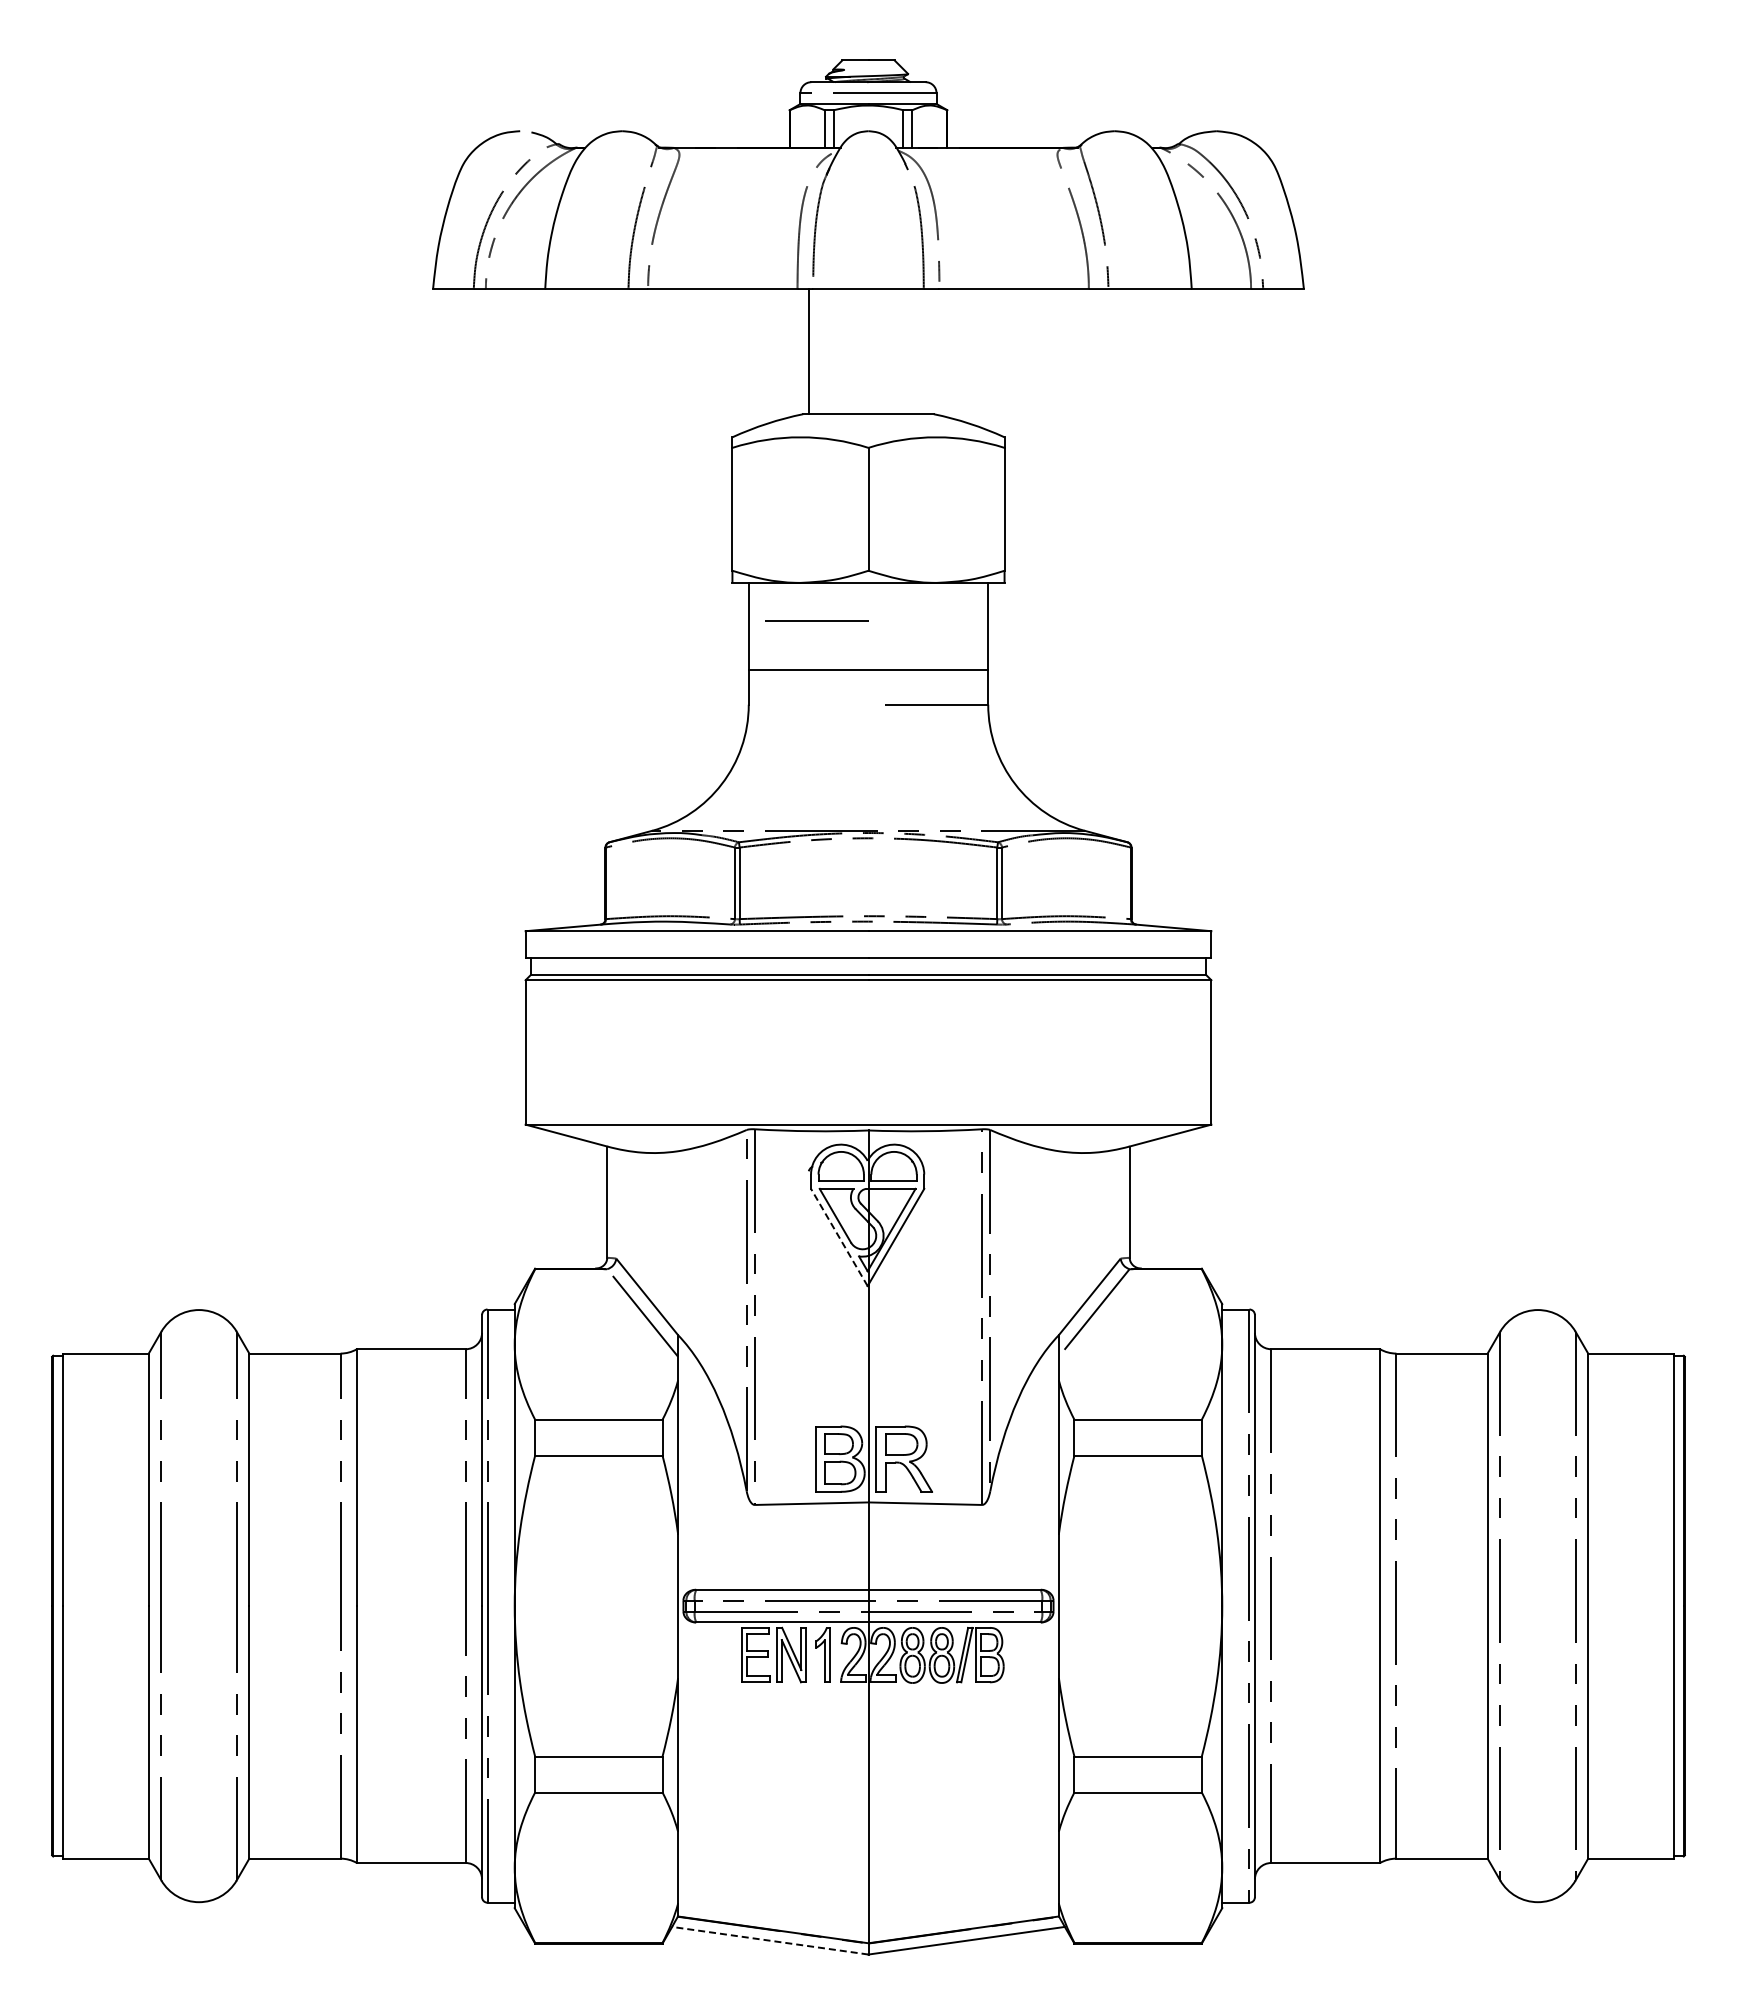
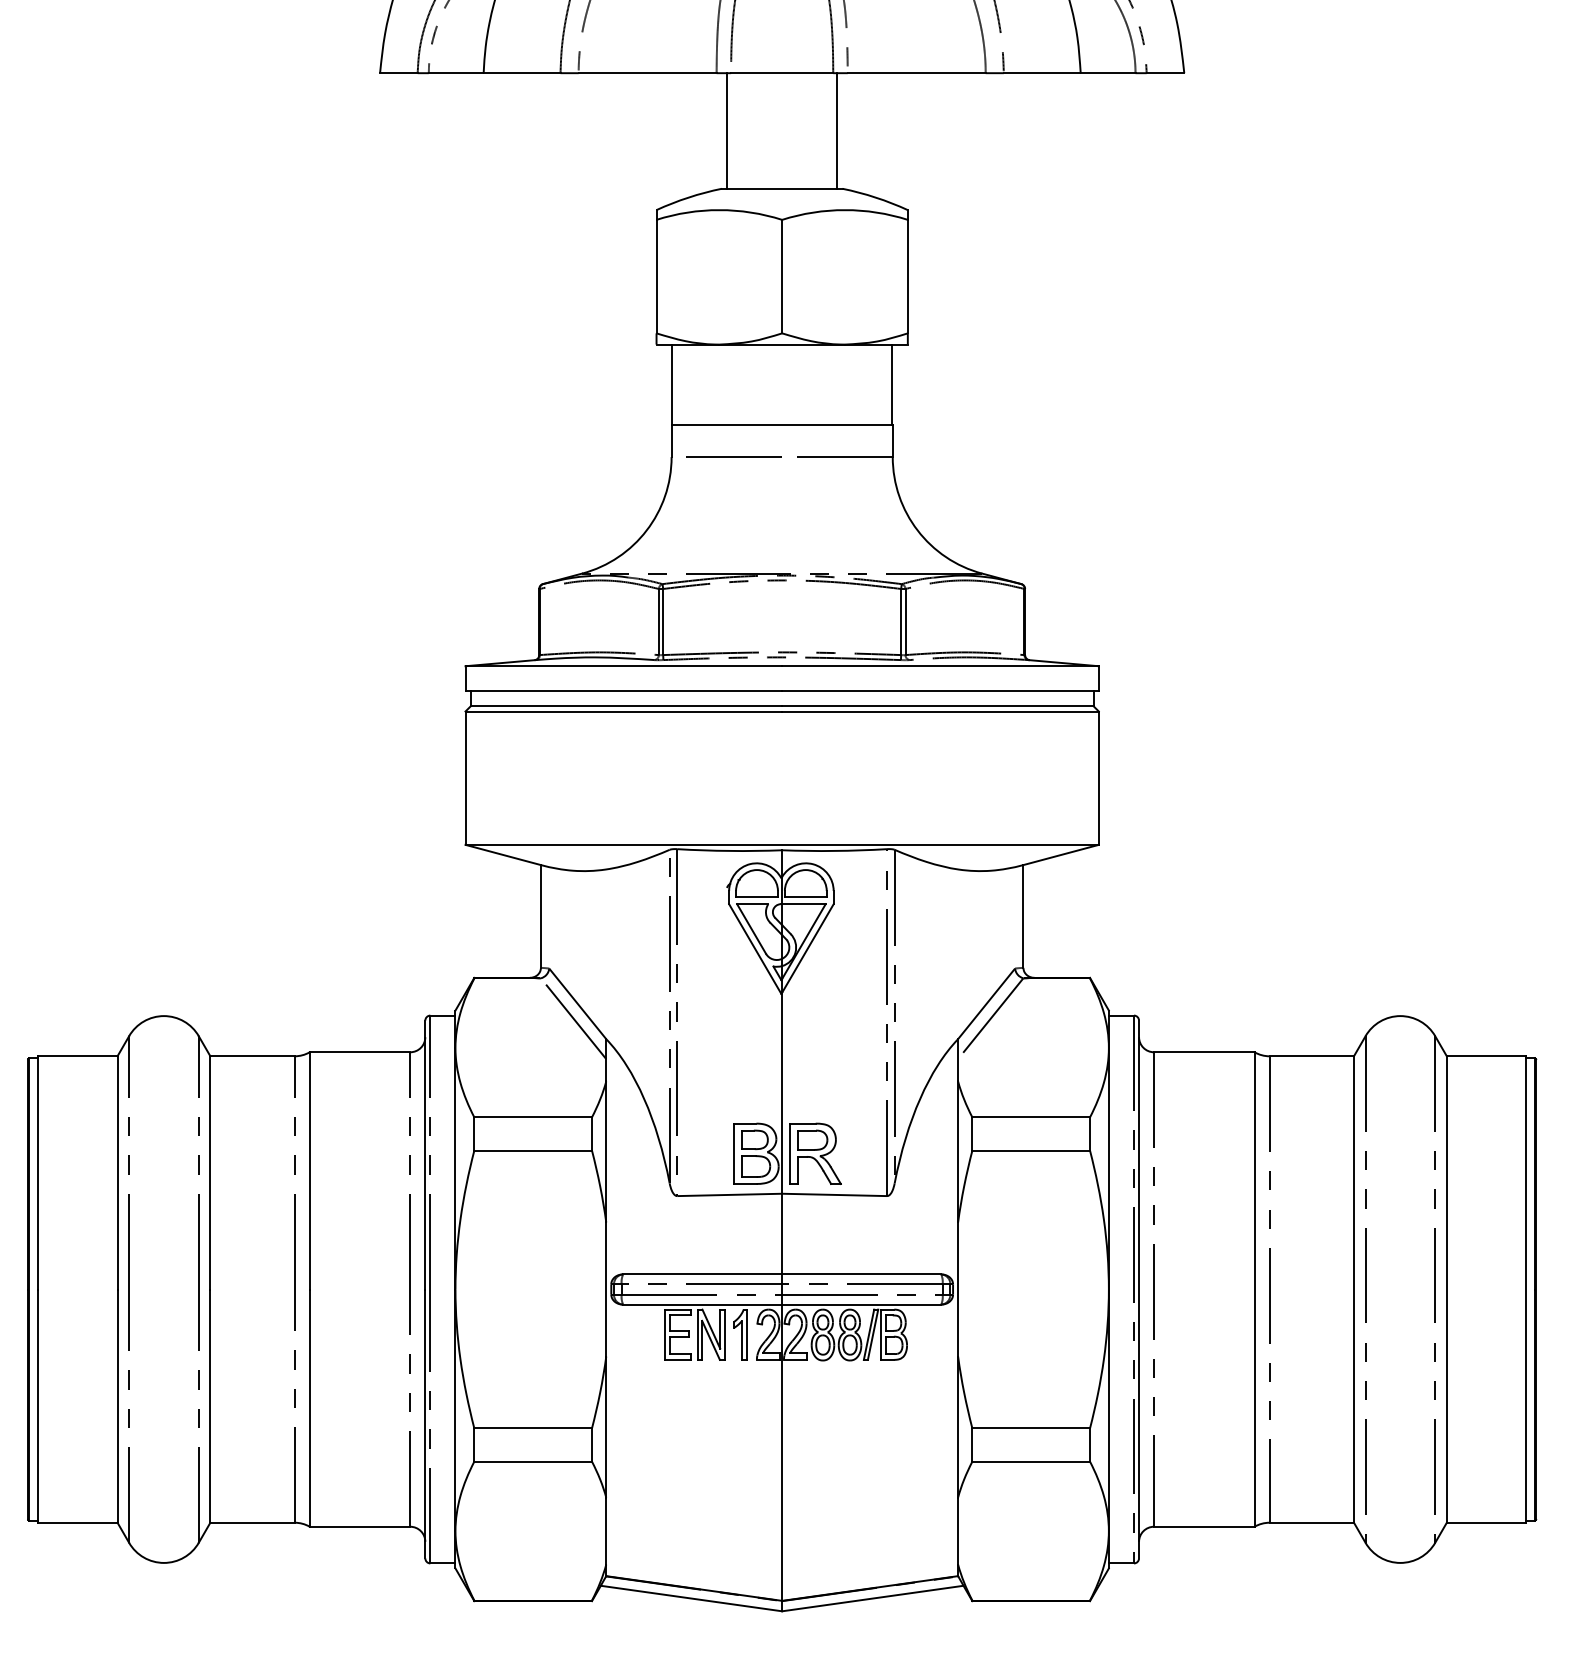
line: (928, 351) -> (837, 130), added
line: (816, 620) -> (734, 456), moved
line: (839, 1237) -> (755, 949), dashed -> solid
line: (769, 1940) -> (690, 1598), dashed -> solid

